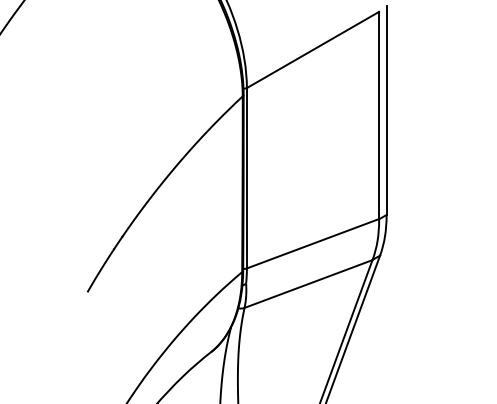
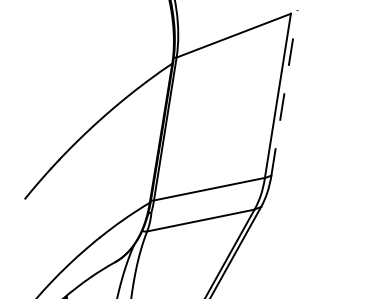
line: (386, 109) -> (284, 92), solid -> dashed

